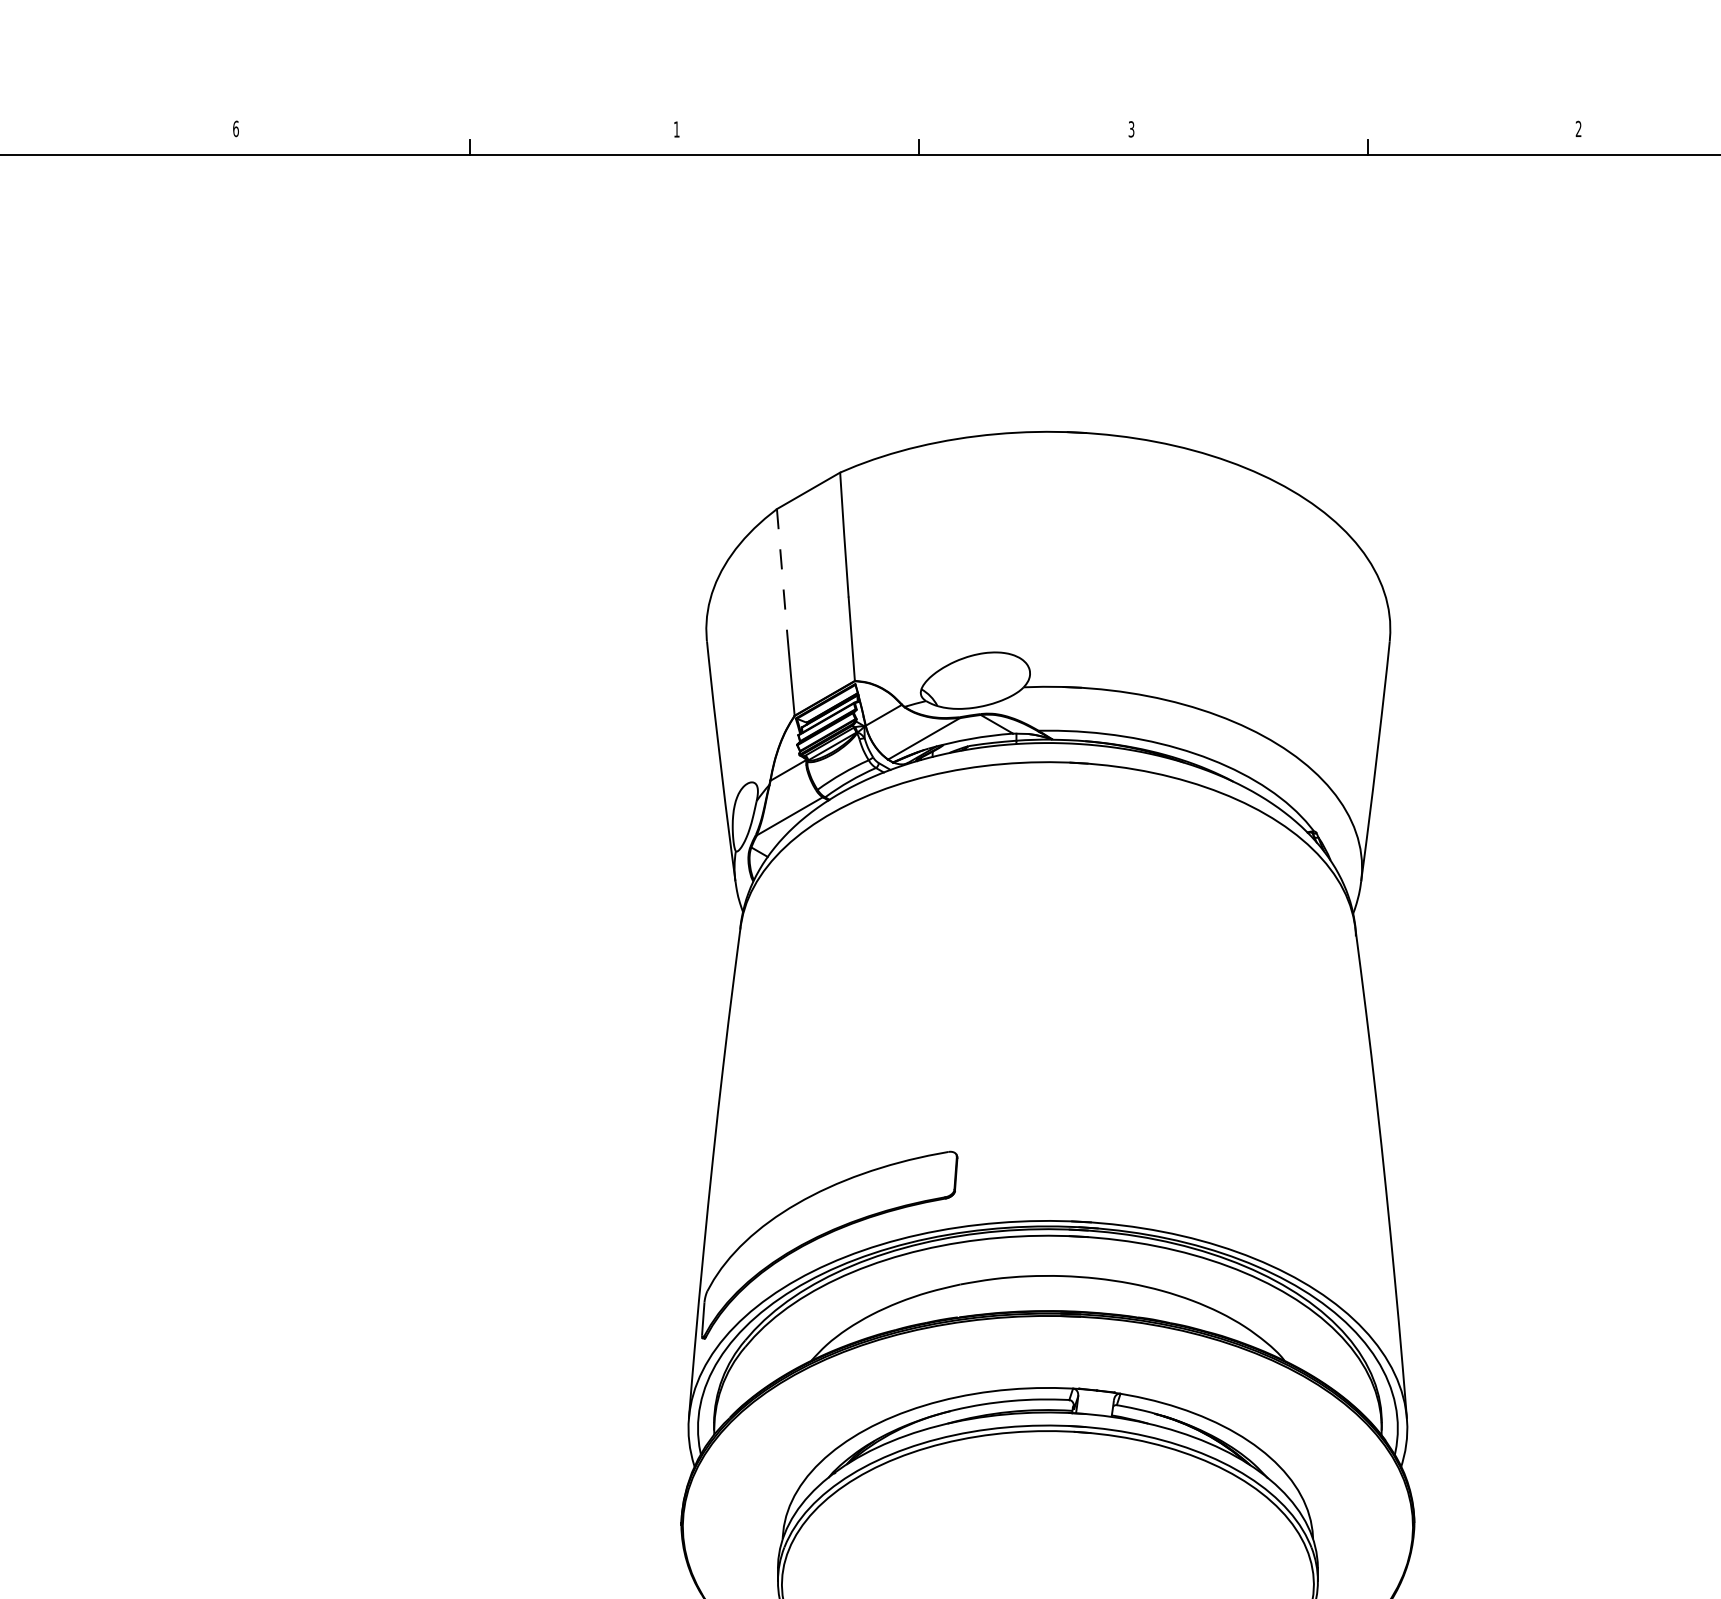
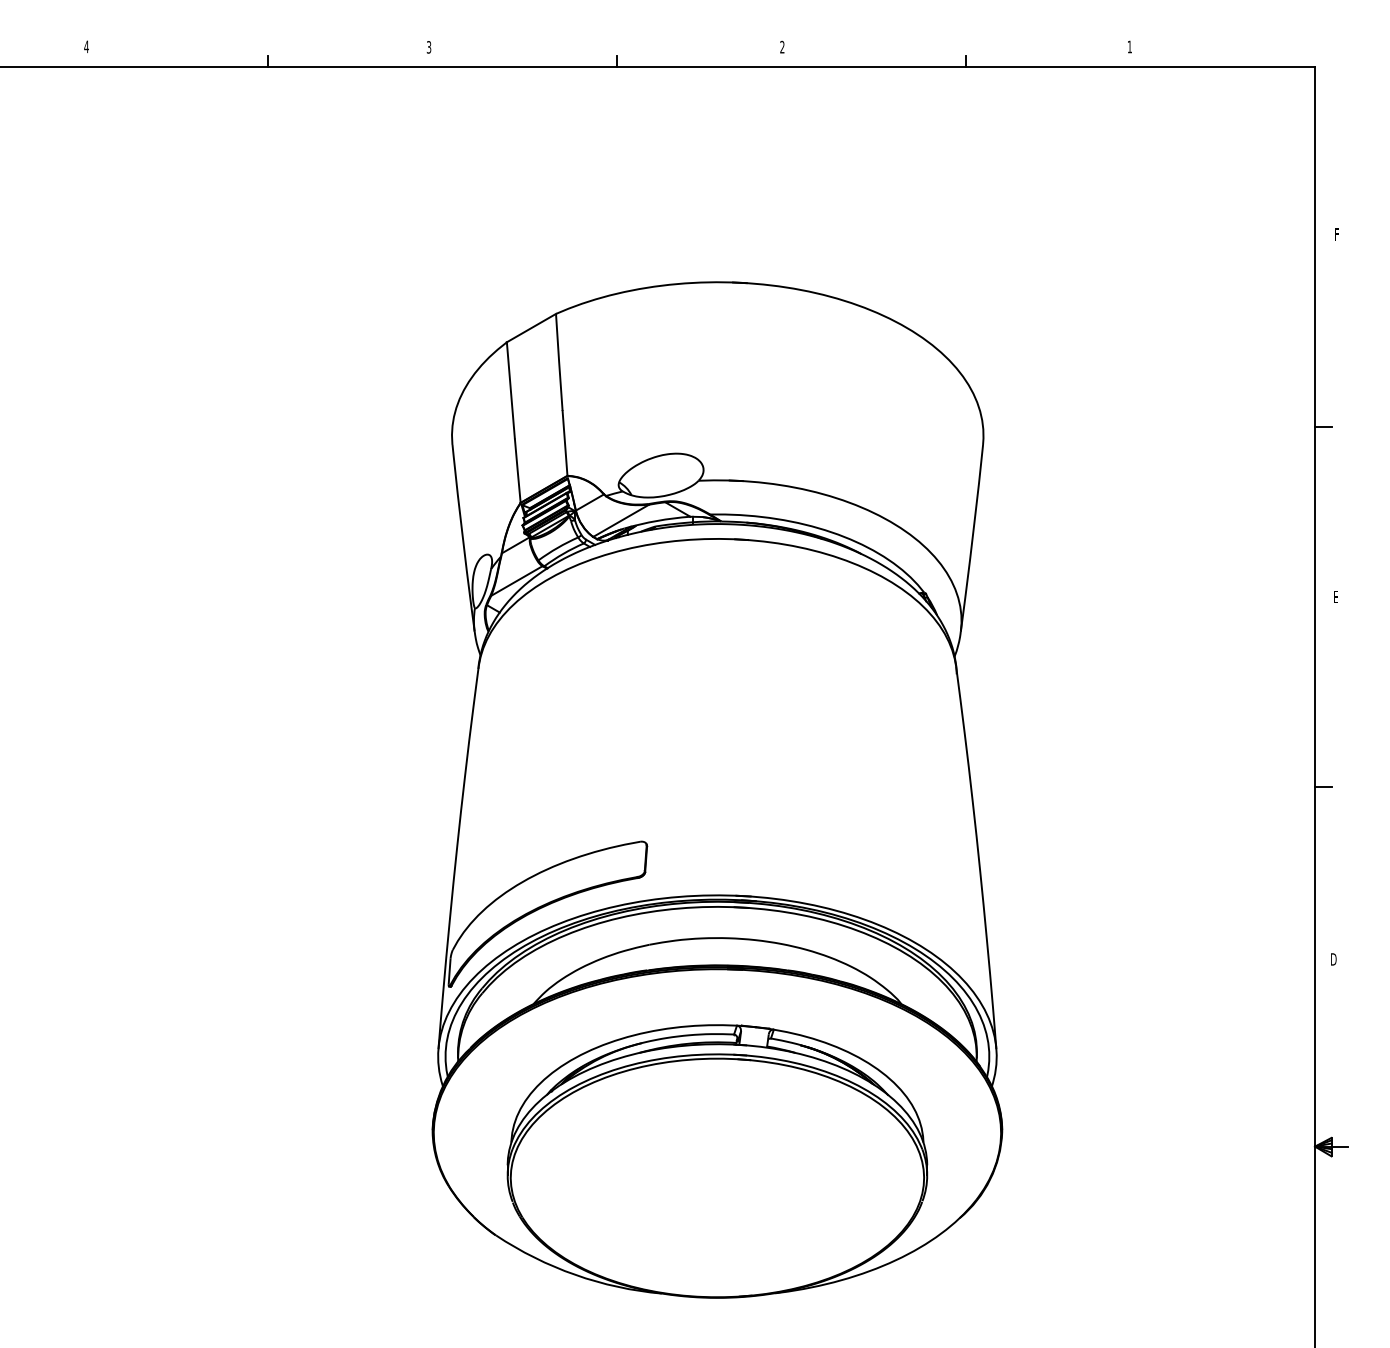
text: (235, 128) -> (86, 46), 6 -> 4
text: (1578, 128) -> (1129, 46), 2 -> 1
text: (676, 129) -> (428, 47), 1 -> 3
text: (1131, 129) -> (782, 47), 3 -> 2
line: (781, 571) -> (510, 390), dashed -> solid

